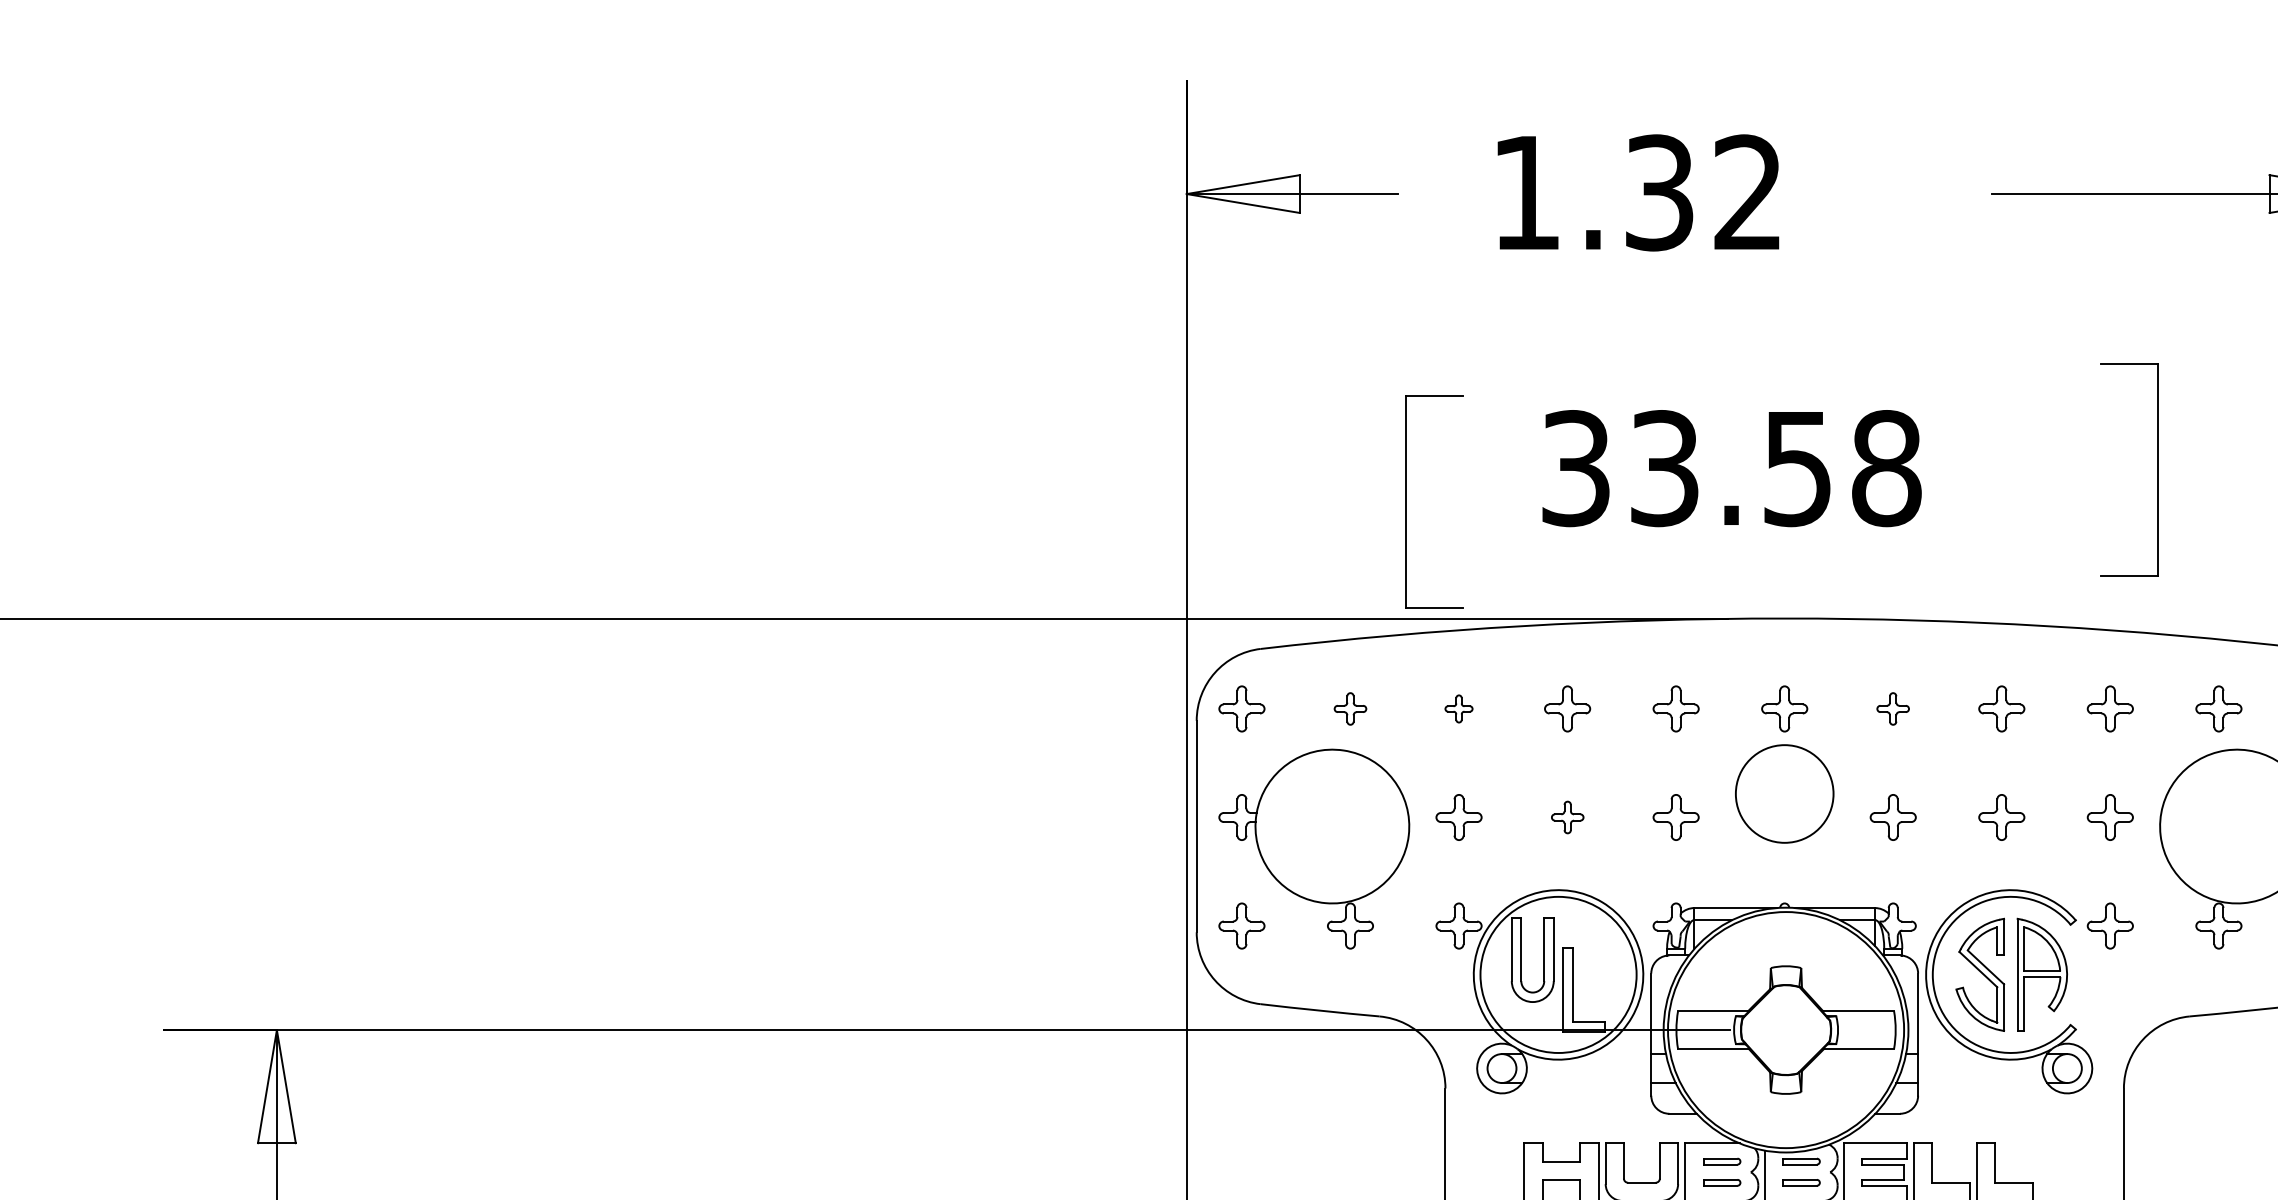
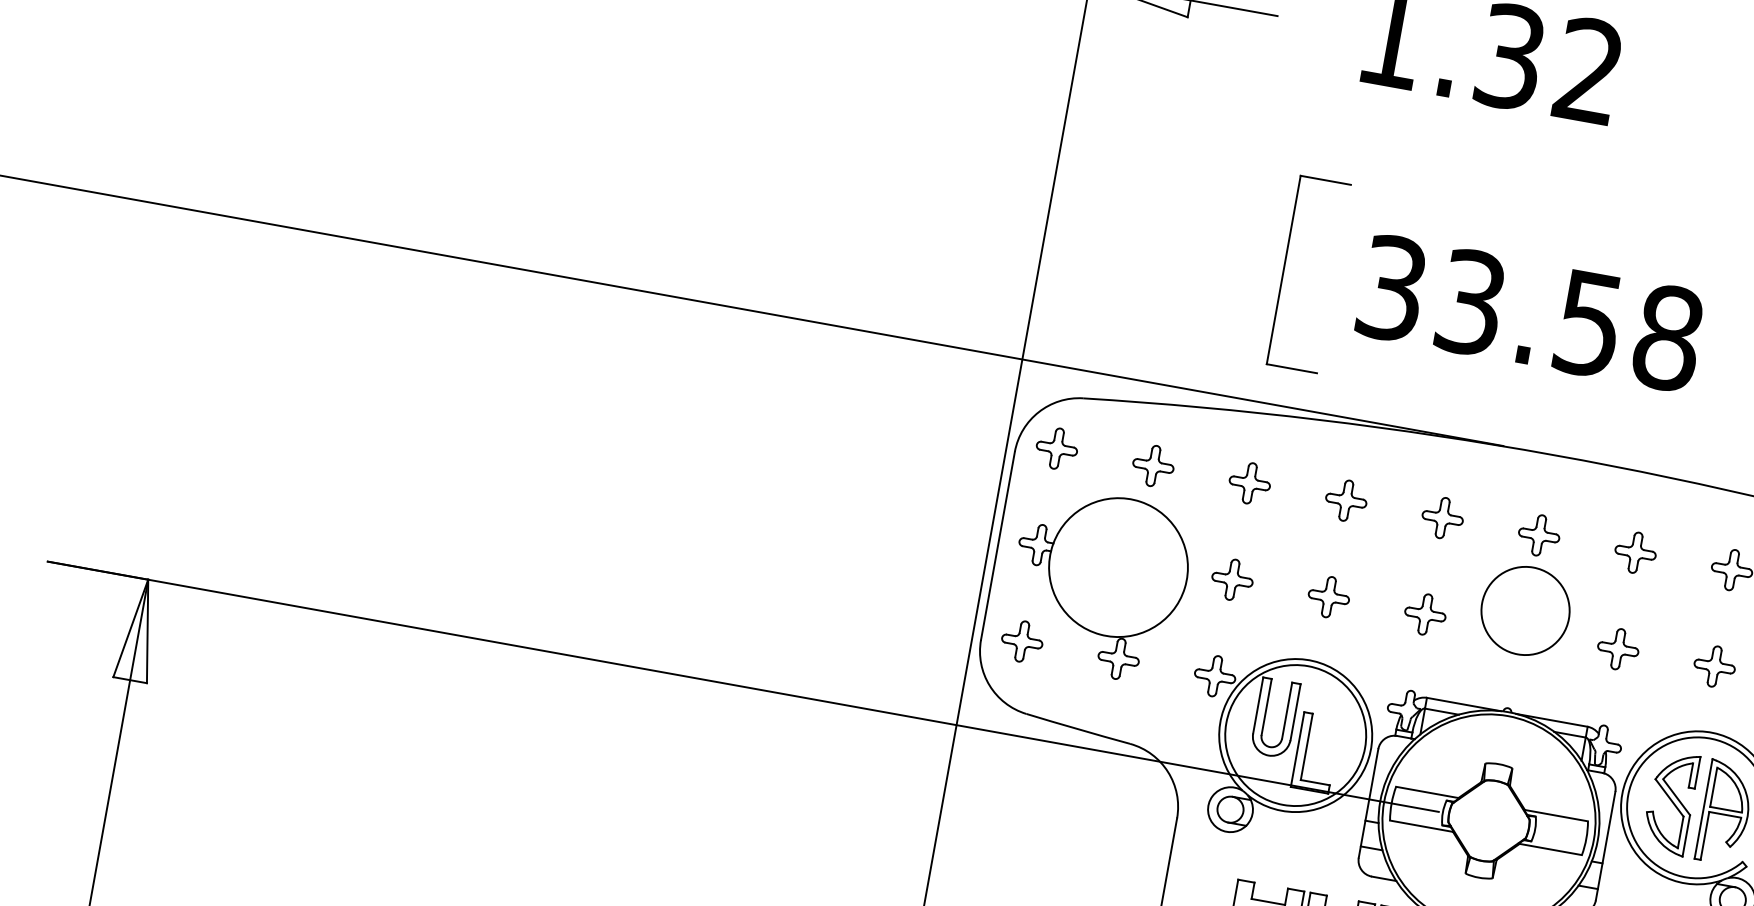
part: (1406, 501) -> (1284, 269), moved
part: (1350, 708) -> (1153, 465), size x1.43
part: (1458, 708) -> (1249, 482), size x1.67
part: (1892, 708) -> (1634, 552), size x1.43
part: (1567, 817) -> (1328, 597), size x1.43

